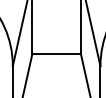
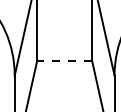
line: (56, 53) -> (64, 61), solid -> dashed

